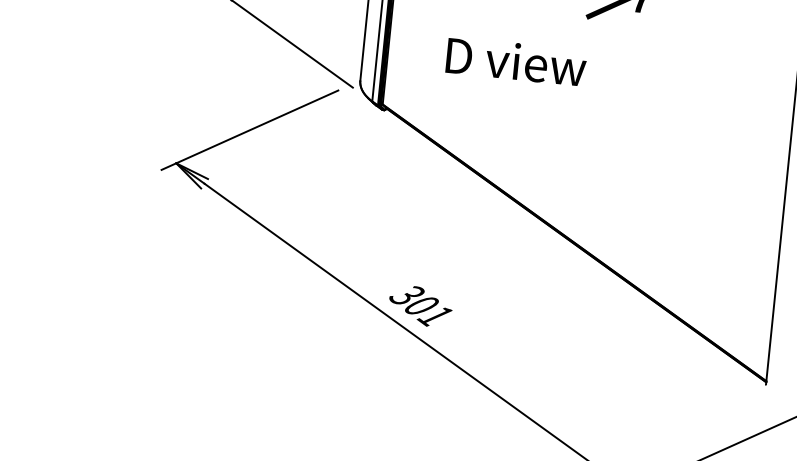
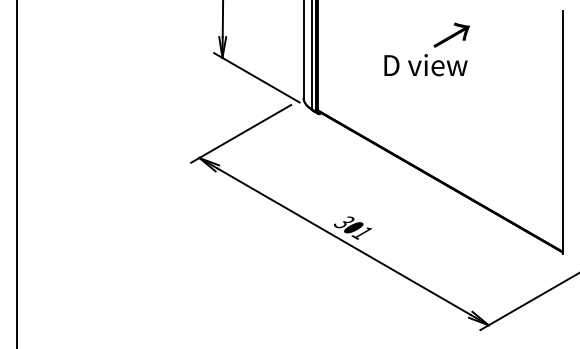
text: (515, 62) -> (425, 65), moved

